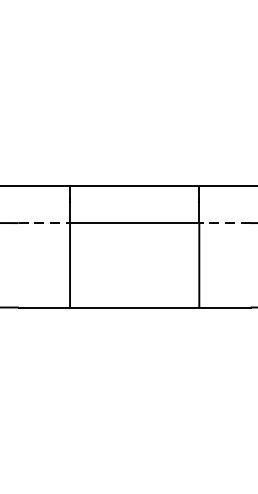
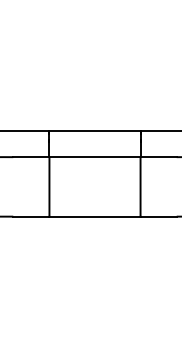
line: (44, 223) -> (31, 157), dashed -> solid
line: (224, 223) -> (158, 157), dashed -> solid

